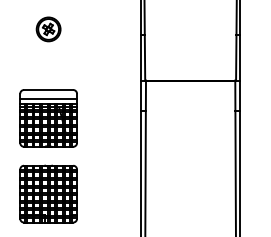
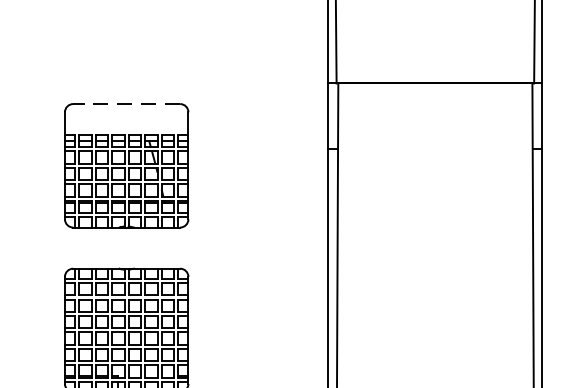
line: (48, 90) -> (126, 105), solid -> dashed
line: (48, 99) -> (126, 124), removed

